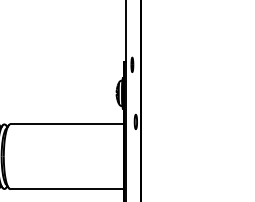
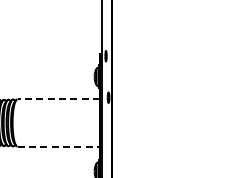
line: (66, 124) -> (58, 99), solid -> dashed
line: (68, 189) -> (59, 146), solid -> dashed

